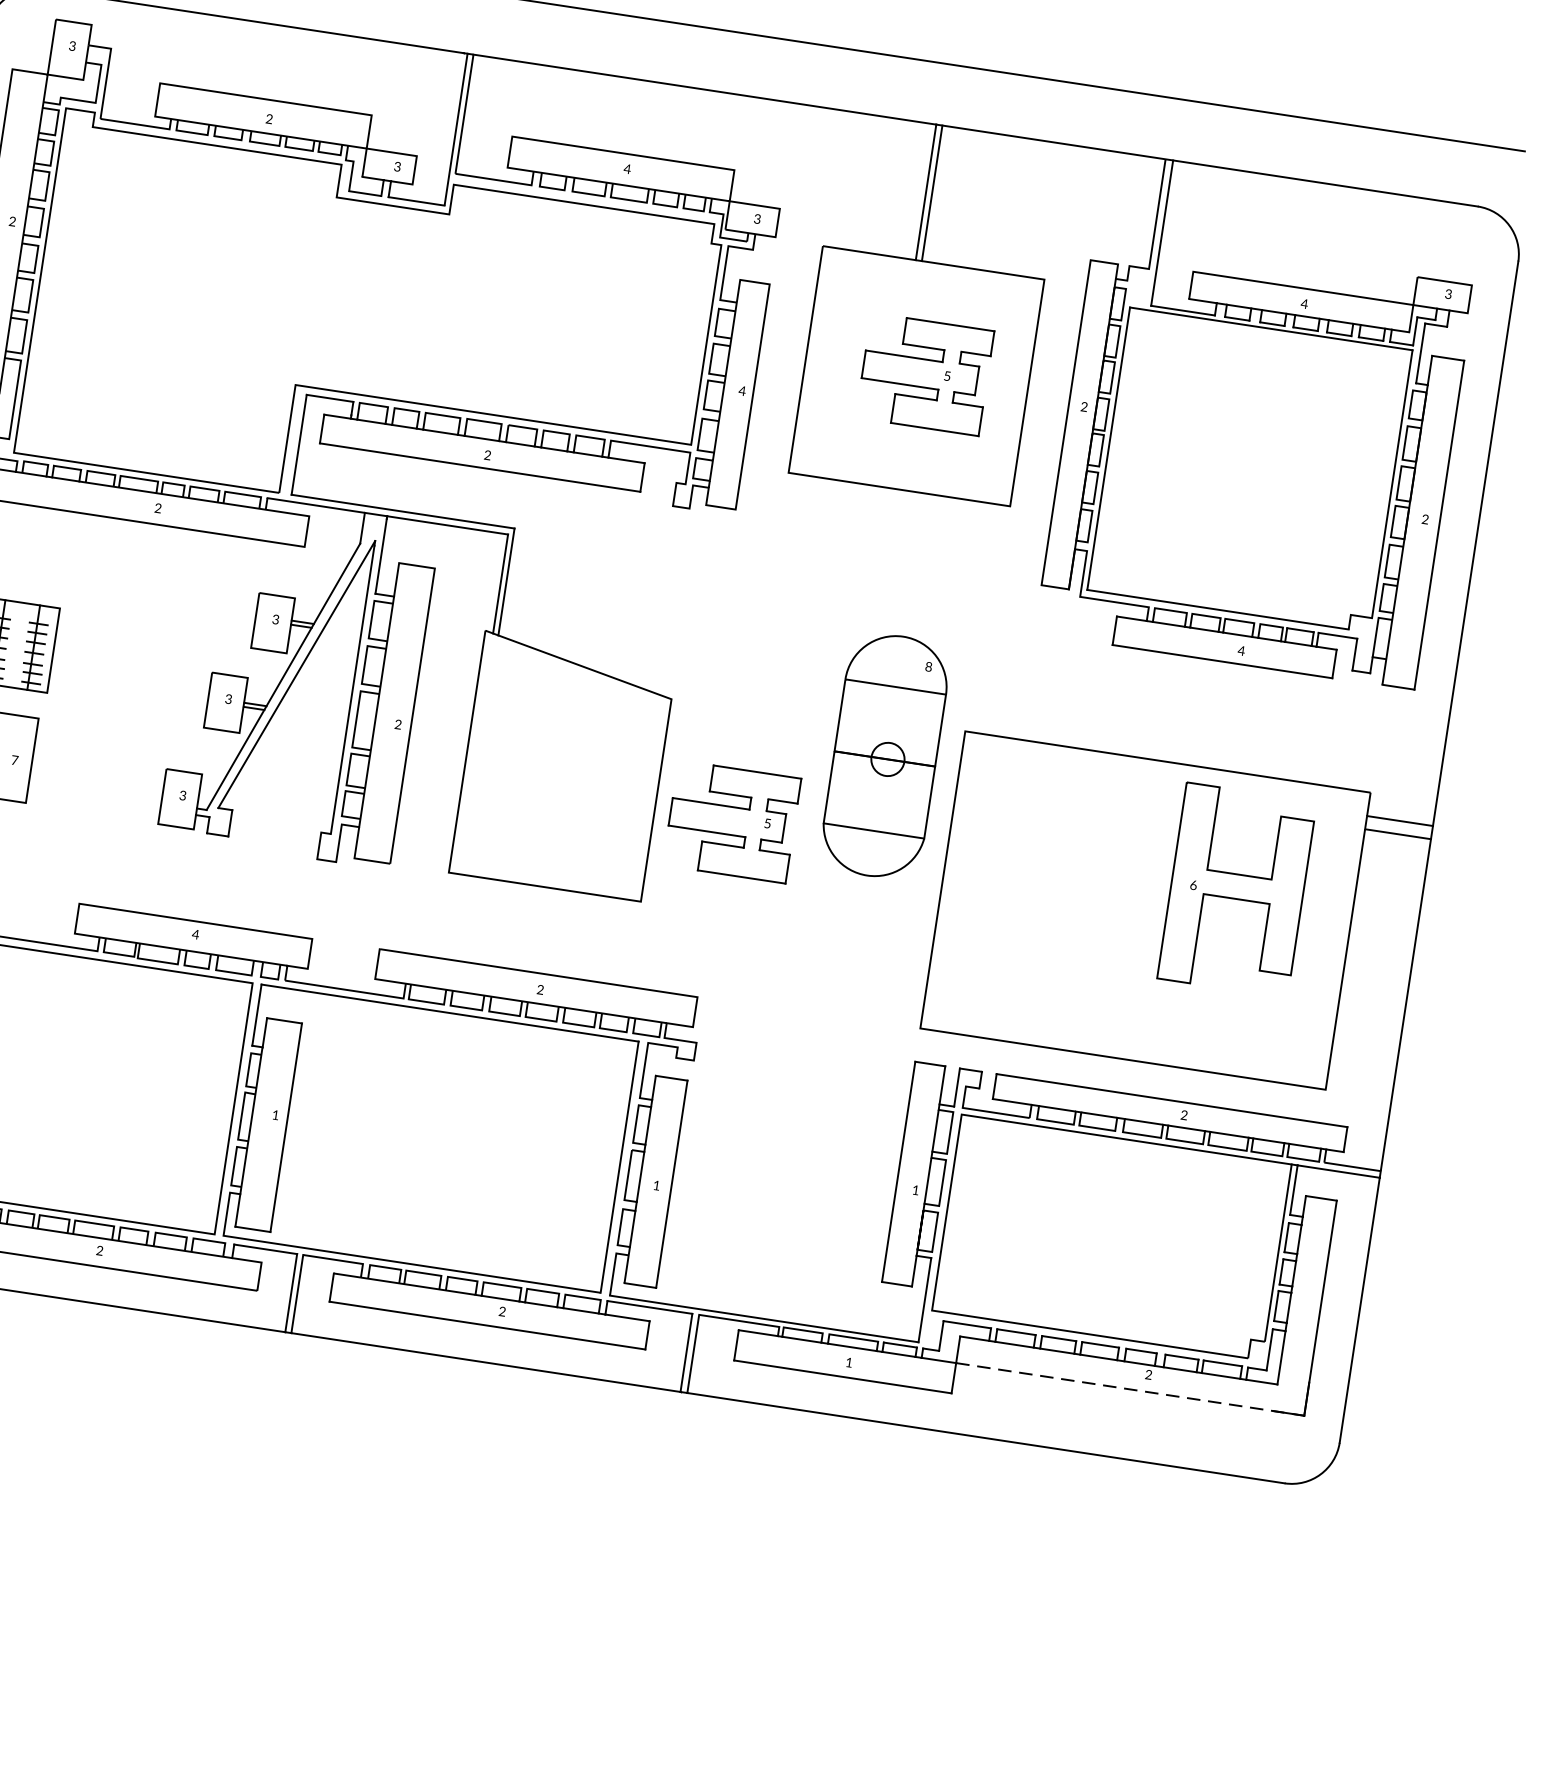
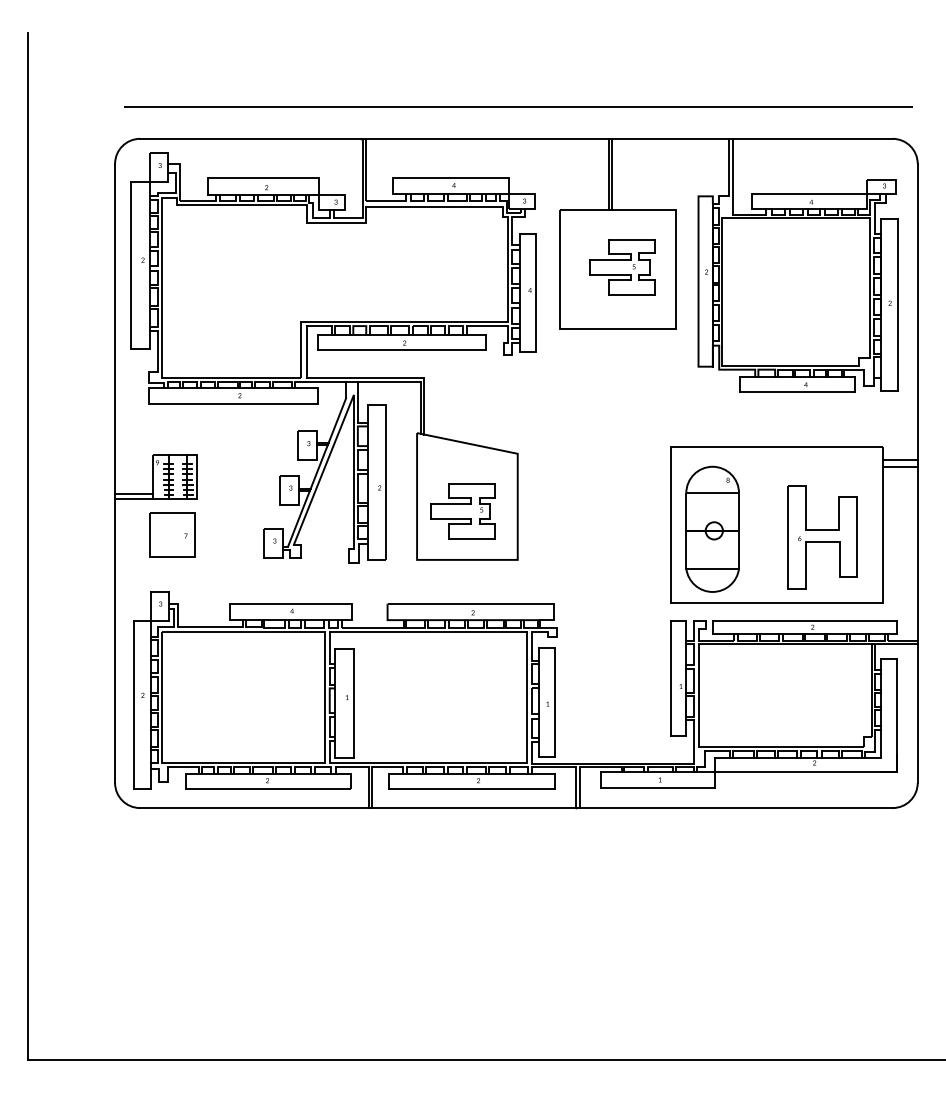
part: (885, 754) -> (712, 528), moved
part: (730, 820) -> (462, 511), moved
part: (1237, 889) -> (822, 537), moved
line: (1130, 1388) -> (806, 771), dashed -> solid

